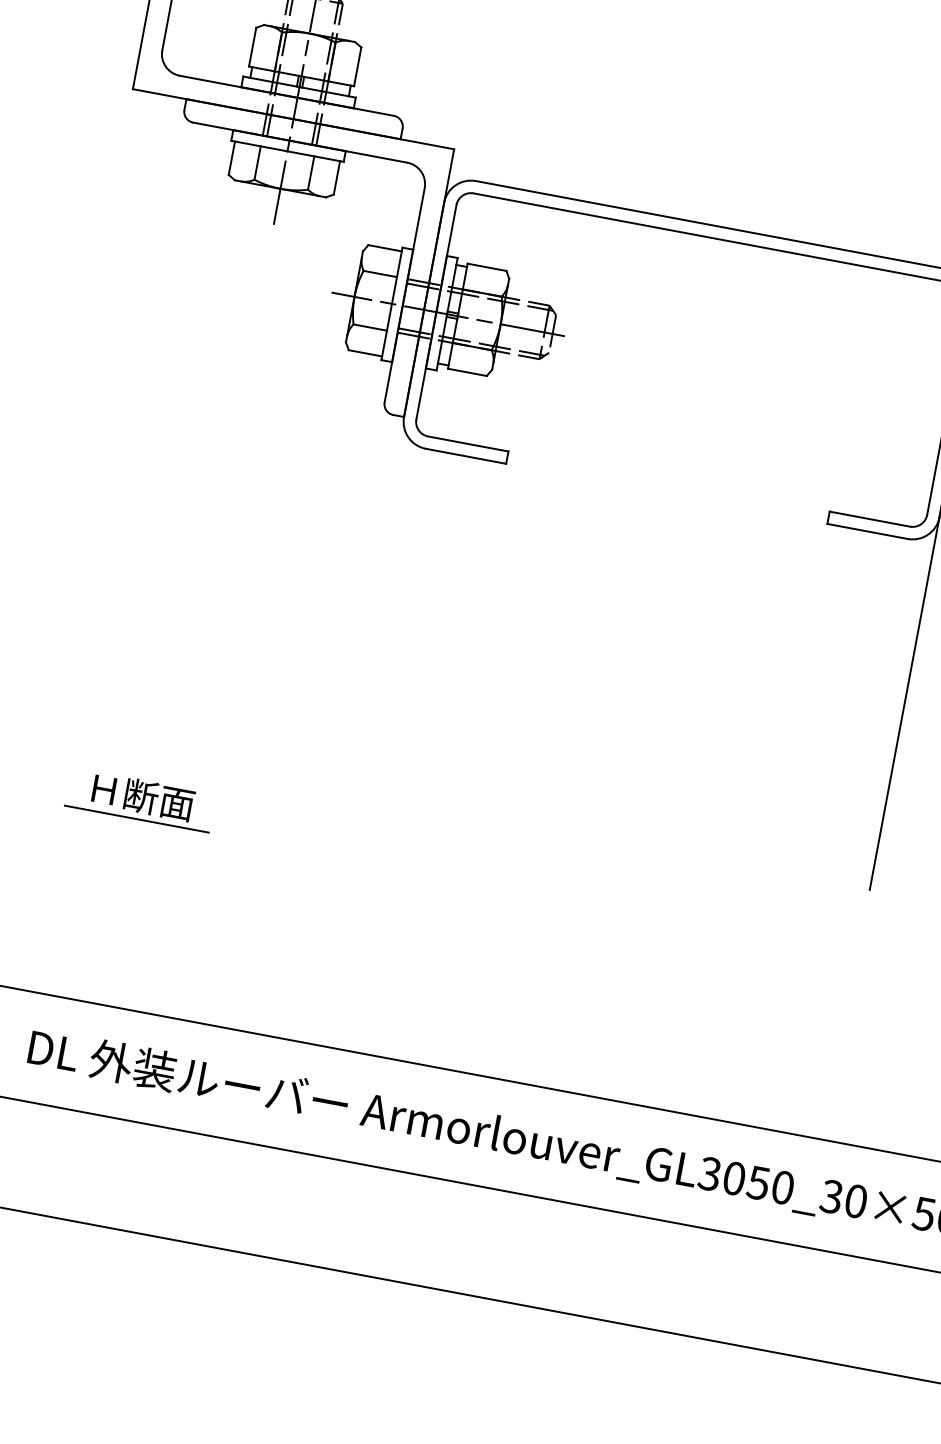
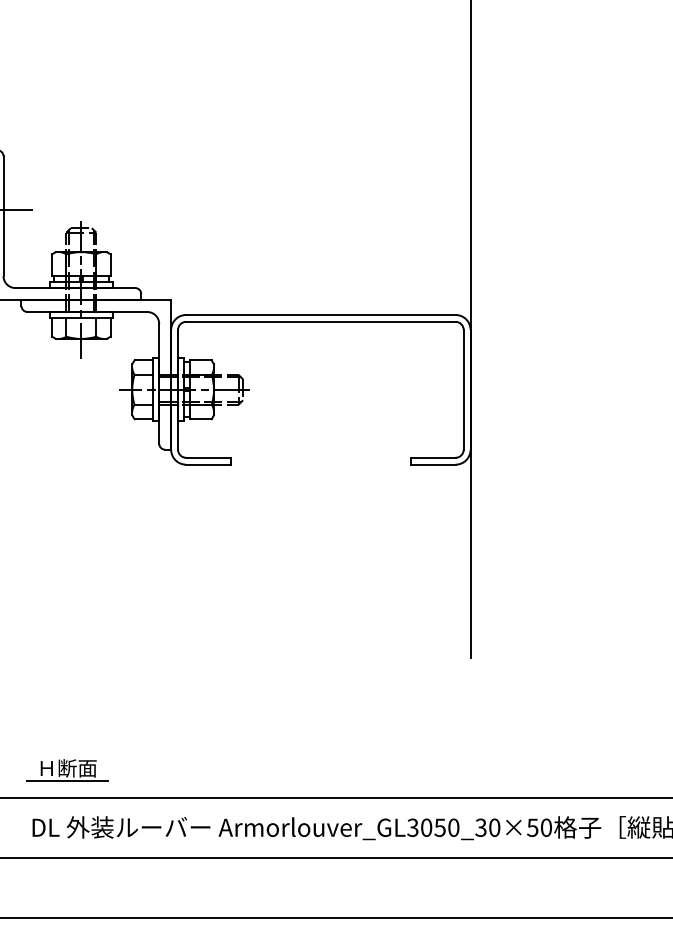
part: (140, 800) -> (67, 770), moved

